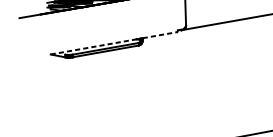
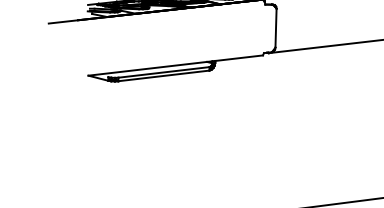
line: (160, 35) -> (239, 58), dashed -> solid
line: (93, 46) -> (147, 68), dashed -> solid

